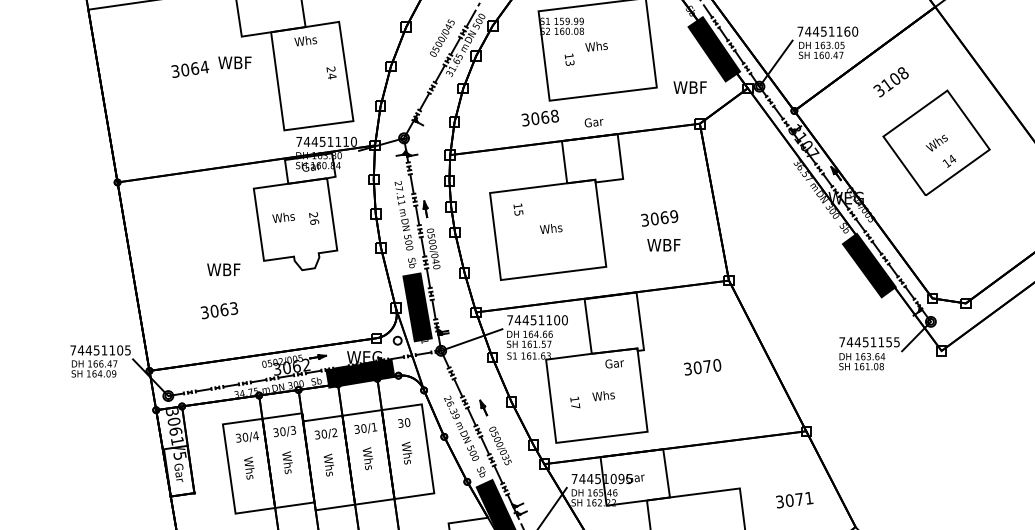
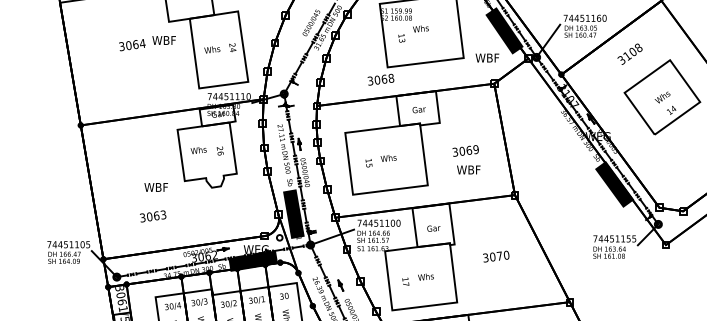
text: (305, 41) -> (212, 50), moved
text: (593, 122) -> (418, 109), moved
text: (518, 209) -> (369, 163), moved
text: (614, 363) -> (433, 228), moved

